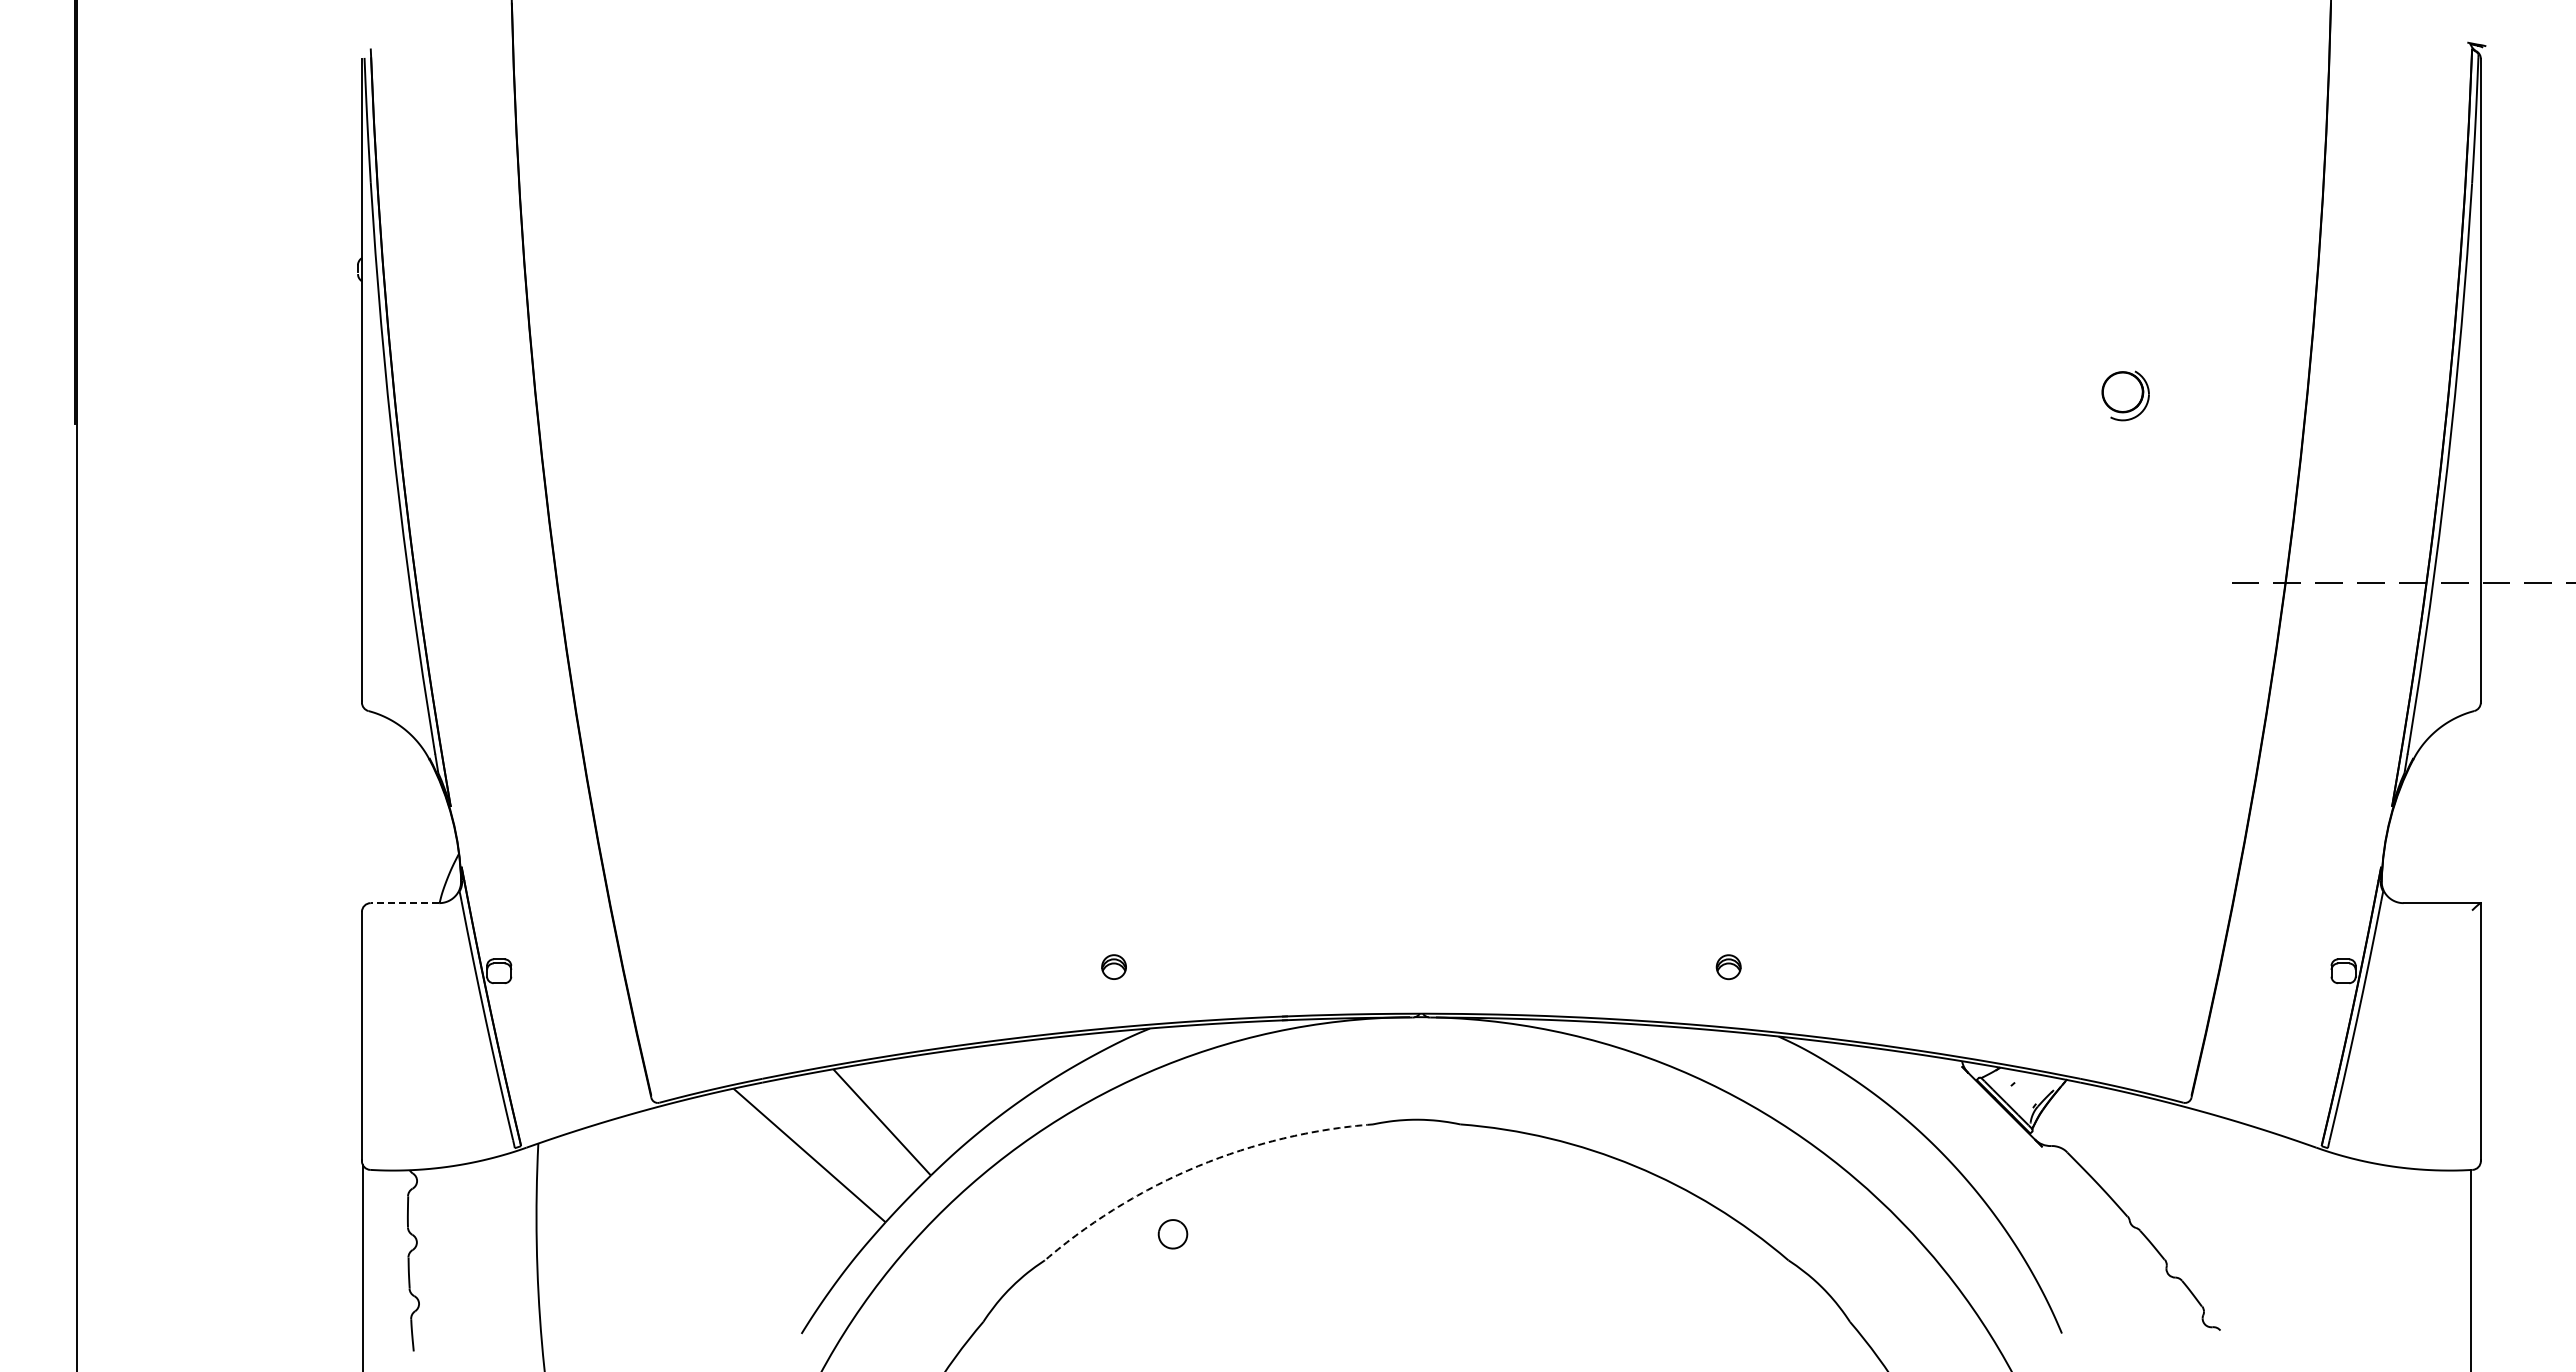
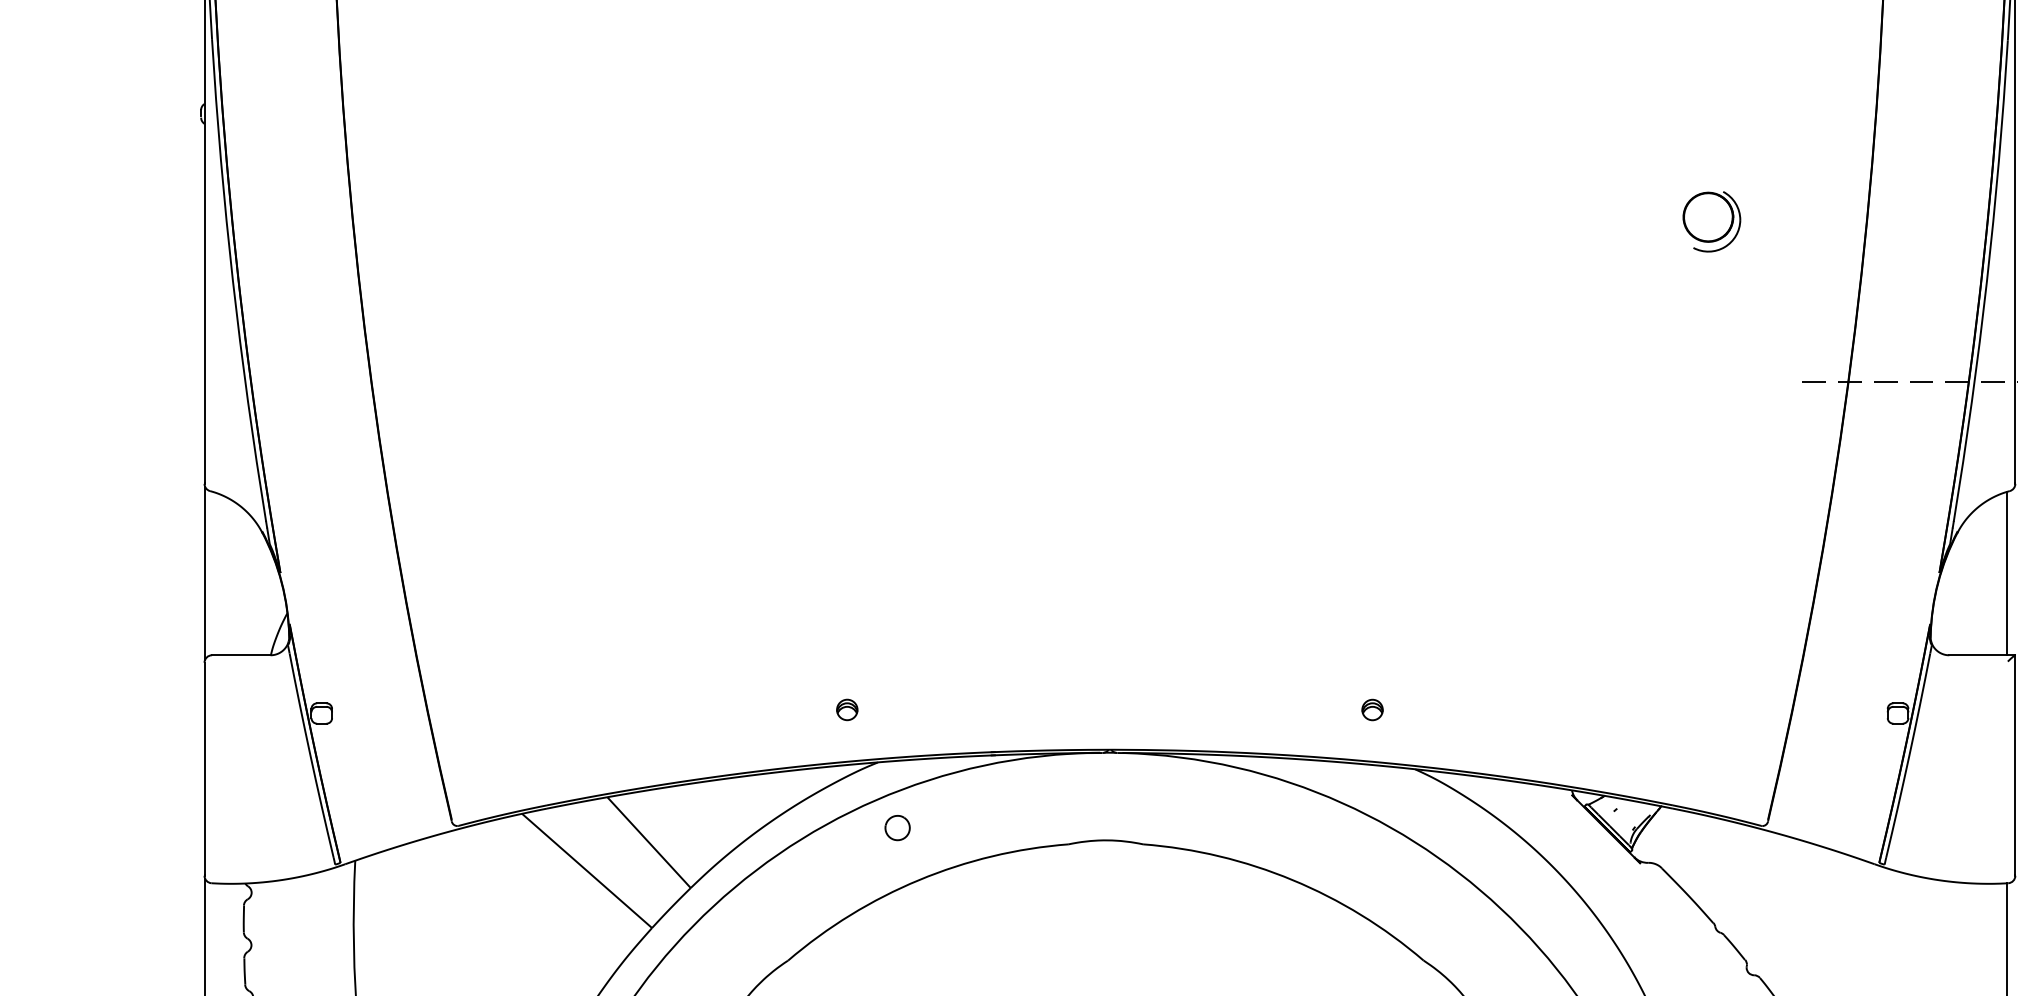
part: (2125, 395) -> (1711, 221), size x1.43
line: (362, 807) -> (204, 573), added
line: (2470, 807) -> (2006, 573), added
line: (404, 903) -> (240, 655), dashed -> solid
arc: (1198, 1166) -> (919, 880), dashed -> solid
part: (1172, 1234) -> (897, 828), moved

